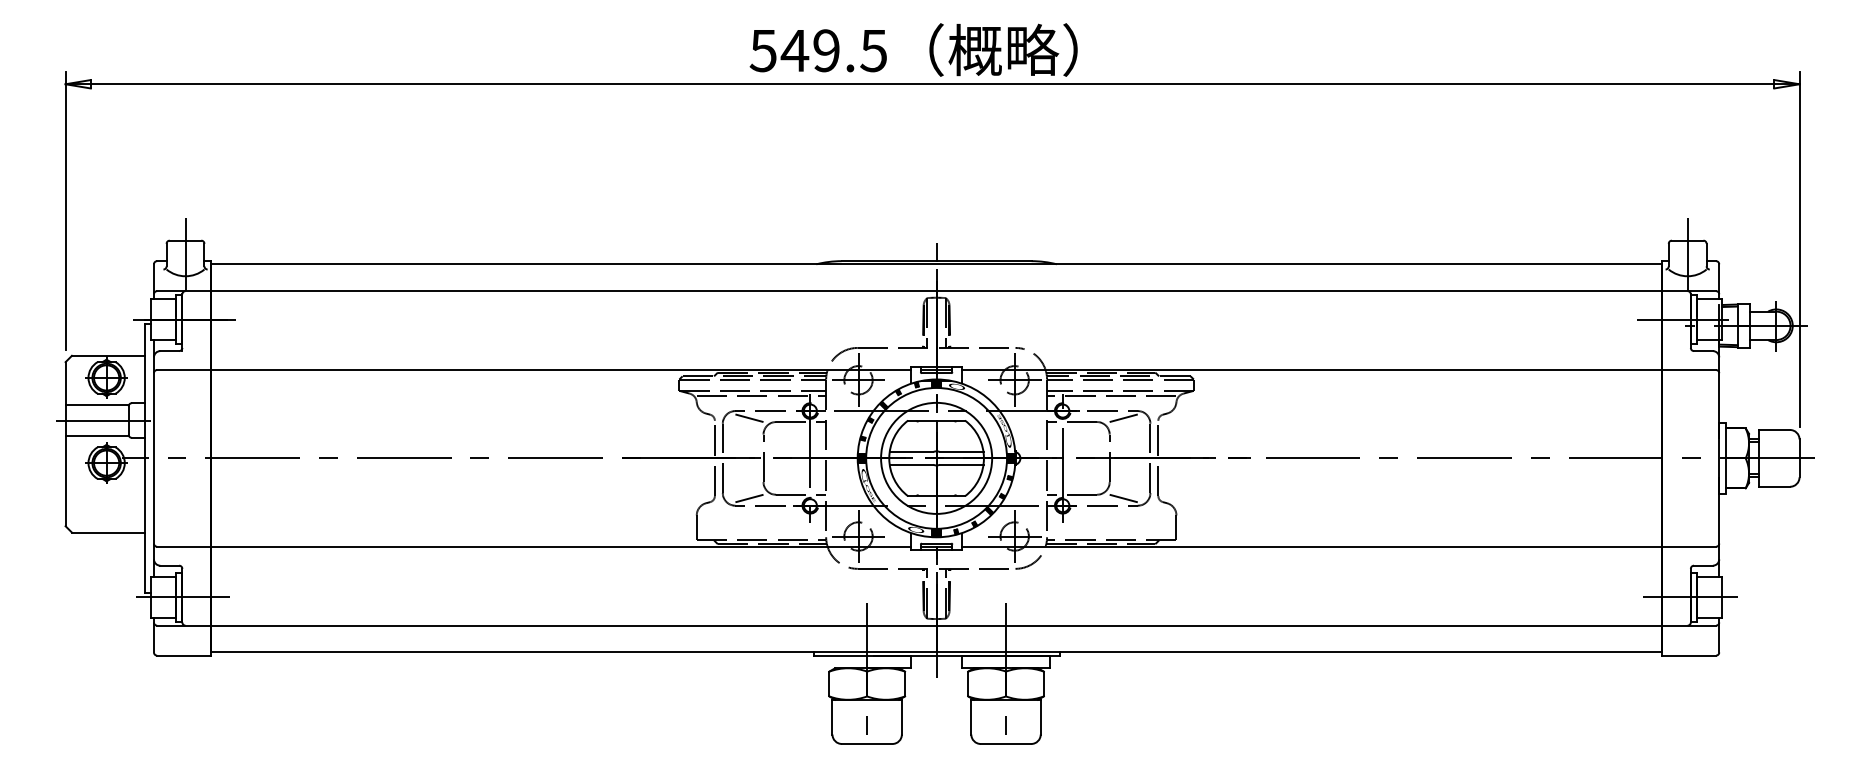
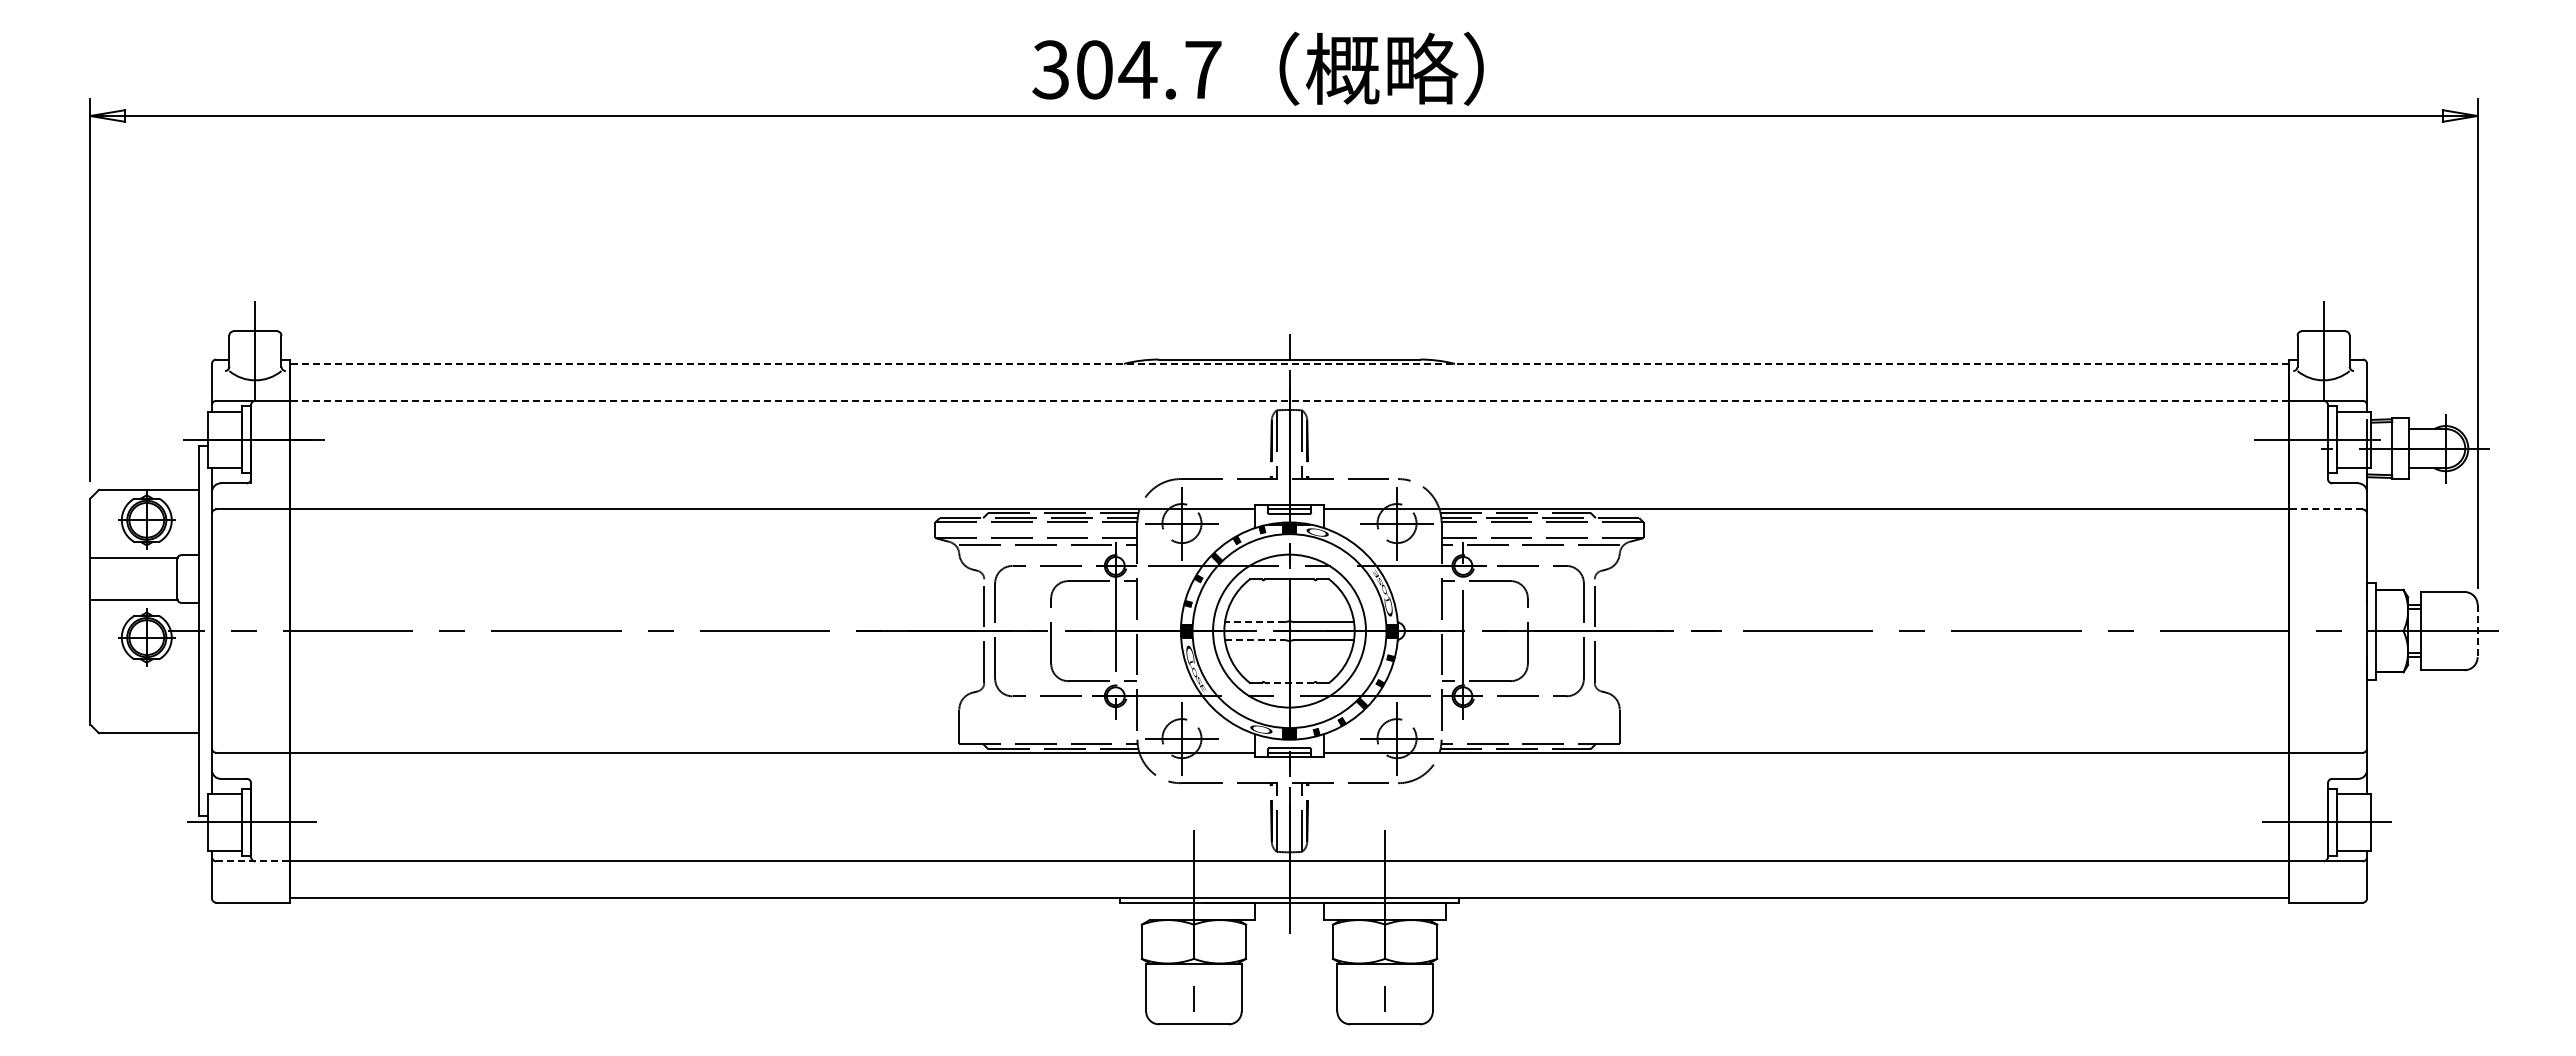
text: (818, 50) -> (1126, 69), 549.5 -> 304.7
line: (936, 264) -> (1289, 363), solid -> dashed
line: (936, 290) -> (1289, 400), solid -> dashed
line: (1689, 370) -> (2325, 509), solid -> dashed
line: (749, 417) -> (1031, 575), removed
line: (1123, 417) -> (1546, 575), removed
line: (100, 420) -> (138, 578), removed
line: (911, 452) -> (1254, 622), solid -> dashed
line: (1799, 458) -> (2477, 631), solid -> dashed
line: (911, 464) -> (1255, 639), solid -> dashed
line: (936, 496) -> (1289, 683), solid -> dashed
line: (749, 498) -> (1031, 686), removed
line: (1123, 498) -> (1546, 686), removed
line: (184, 625) -> (253, 861), solid -> dashed

